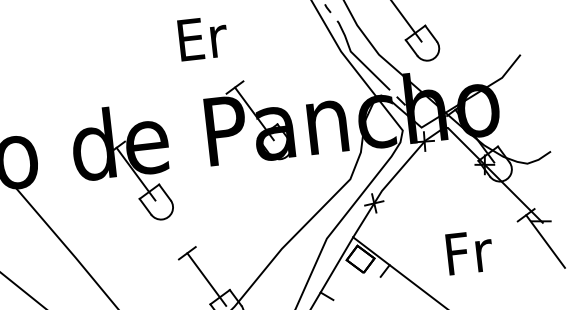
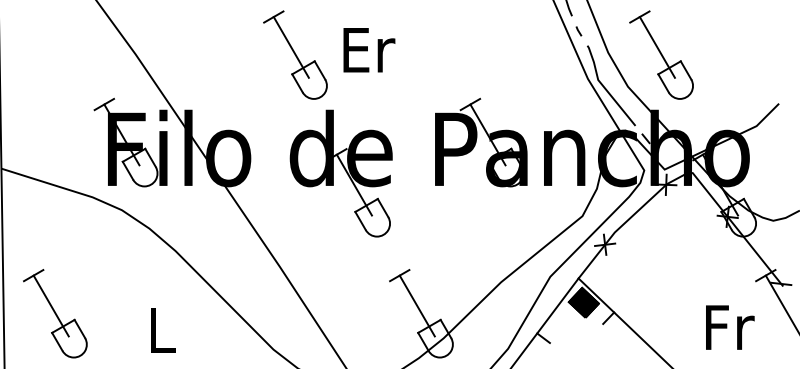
text: (203, 38) -> (369, 50), moved
part: (67, 59) -> (295, 54), added
text: (470, 252) -> (730, 327), moved
fill: (360, 259) -> (583, 302), added

